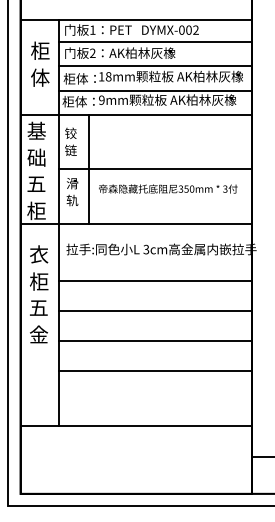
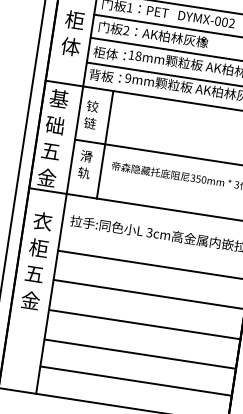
text: (74, 101) -> (101, 75), 柜体： -> 背板：
text: (36, 210) -> (46, 177), 柜 -> 金
line: (155, 398) -> (136, 381), added

